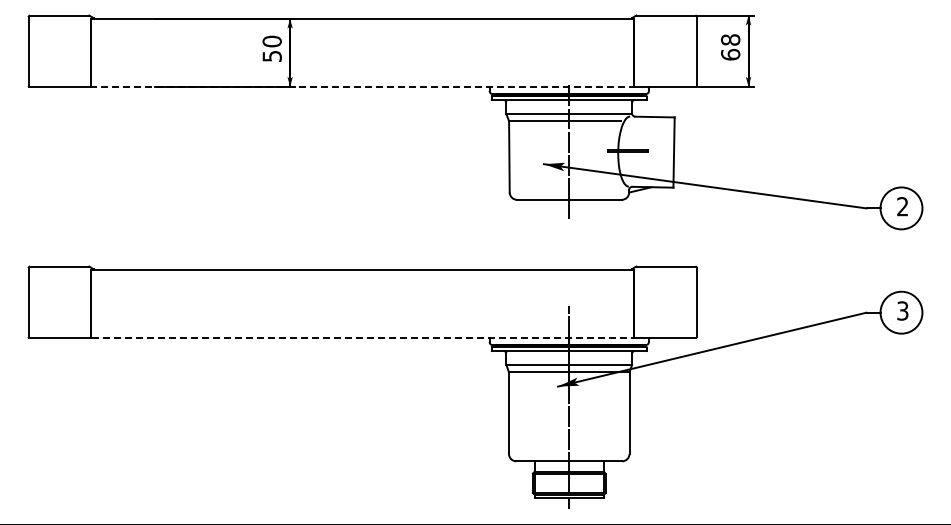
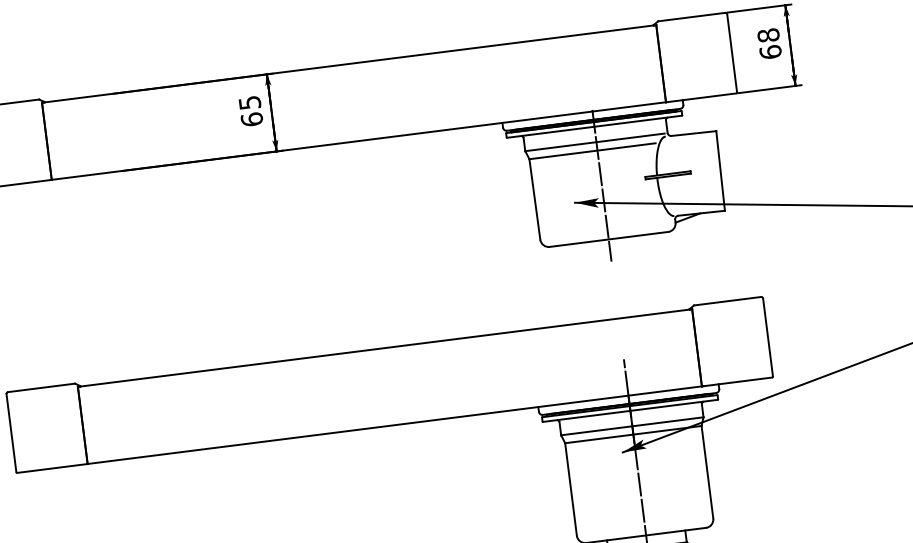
text: (271, 48) -> (250, 110), 50 -> 65
line: (362, 86) -> (358, 140), dashed -> solid
line: (363, 337) -> (395, 424), dashed -> solid

